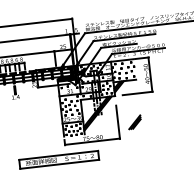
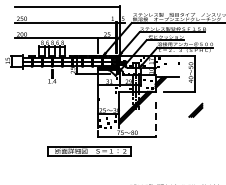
part: (134, 121) -> (195, 109), moved
line: (118, 122) -> (155, 119), solid -> dashed

